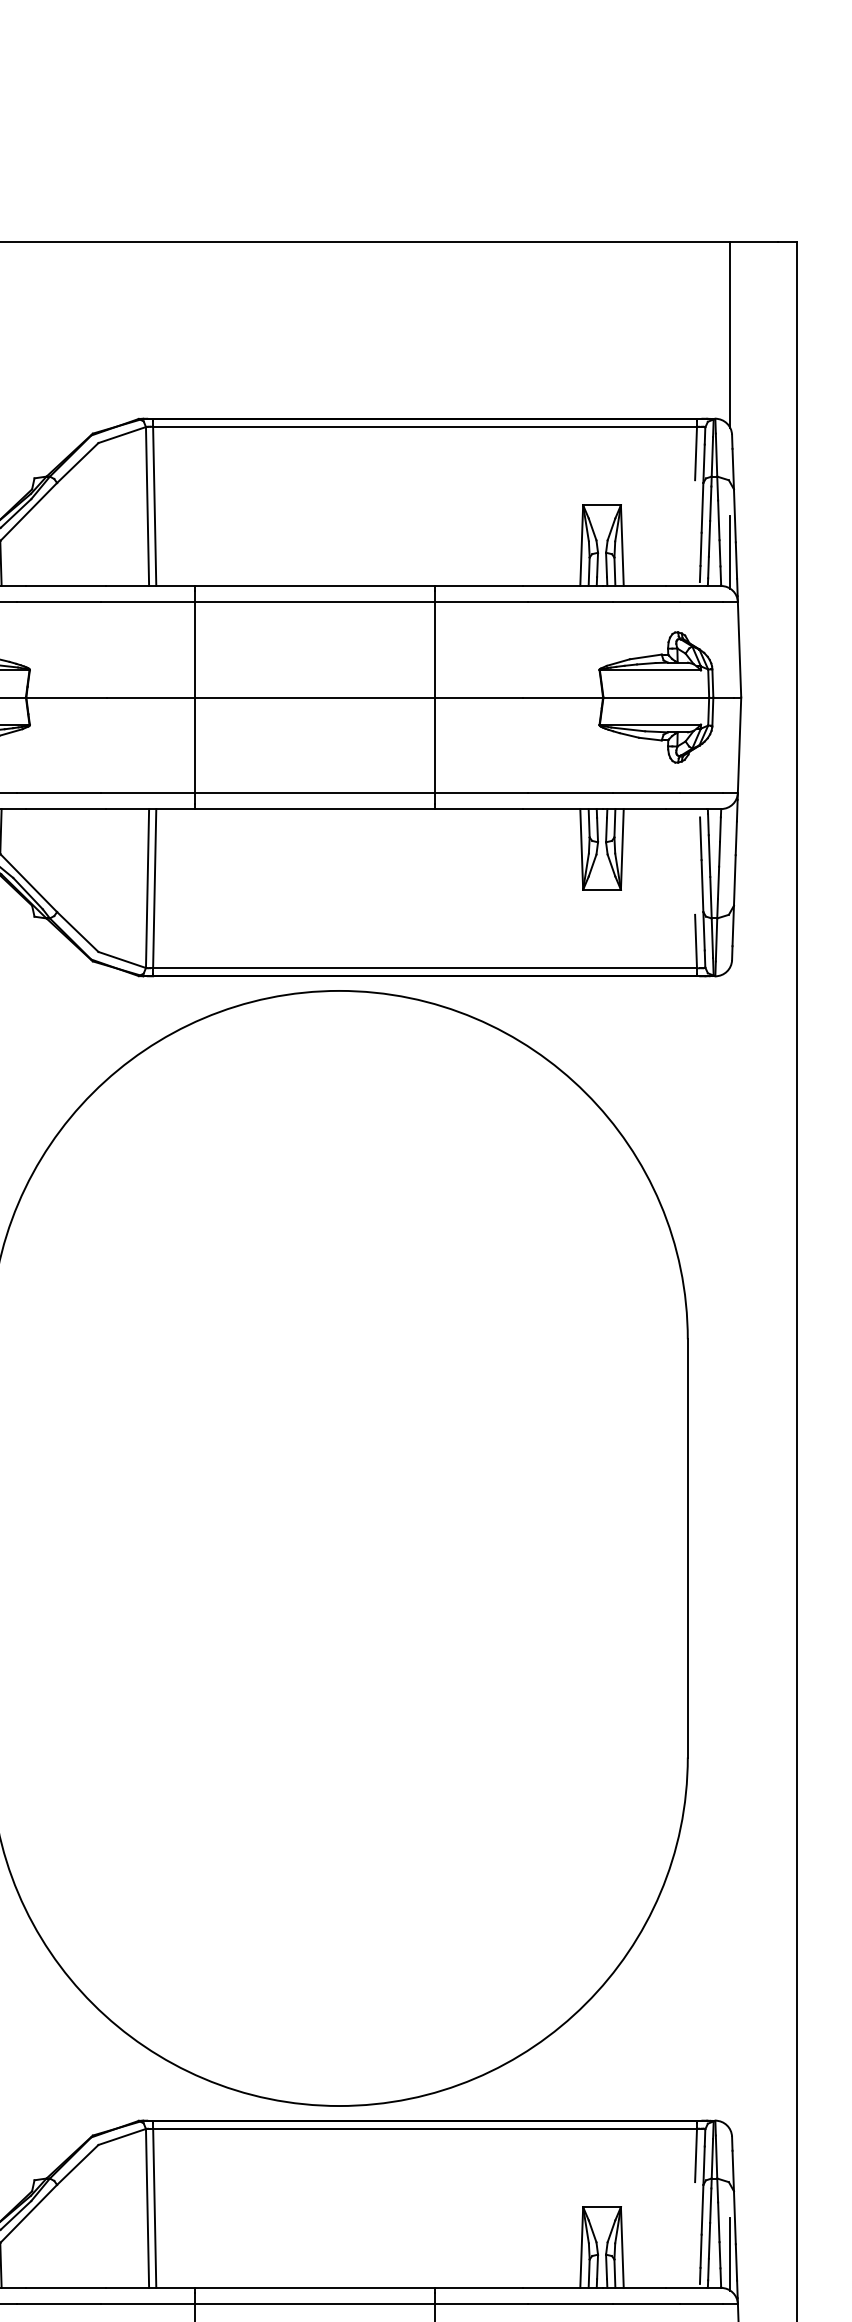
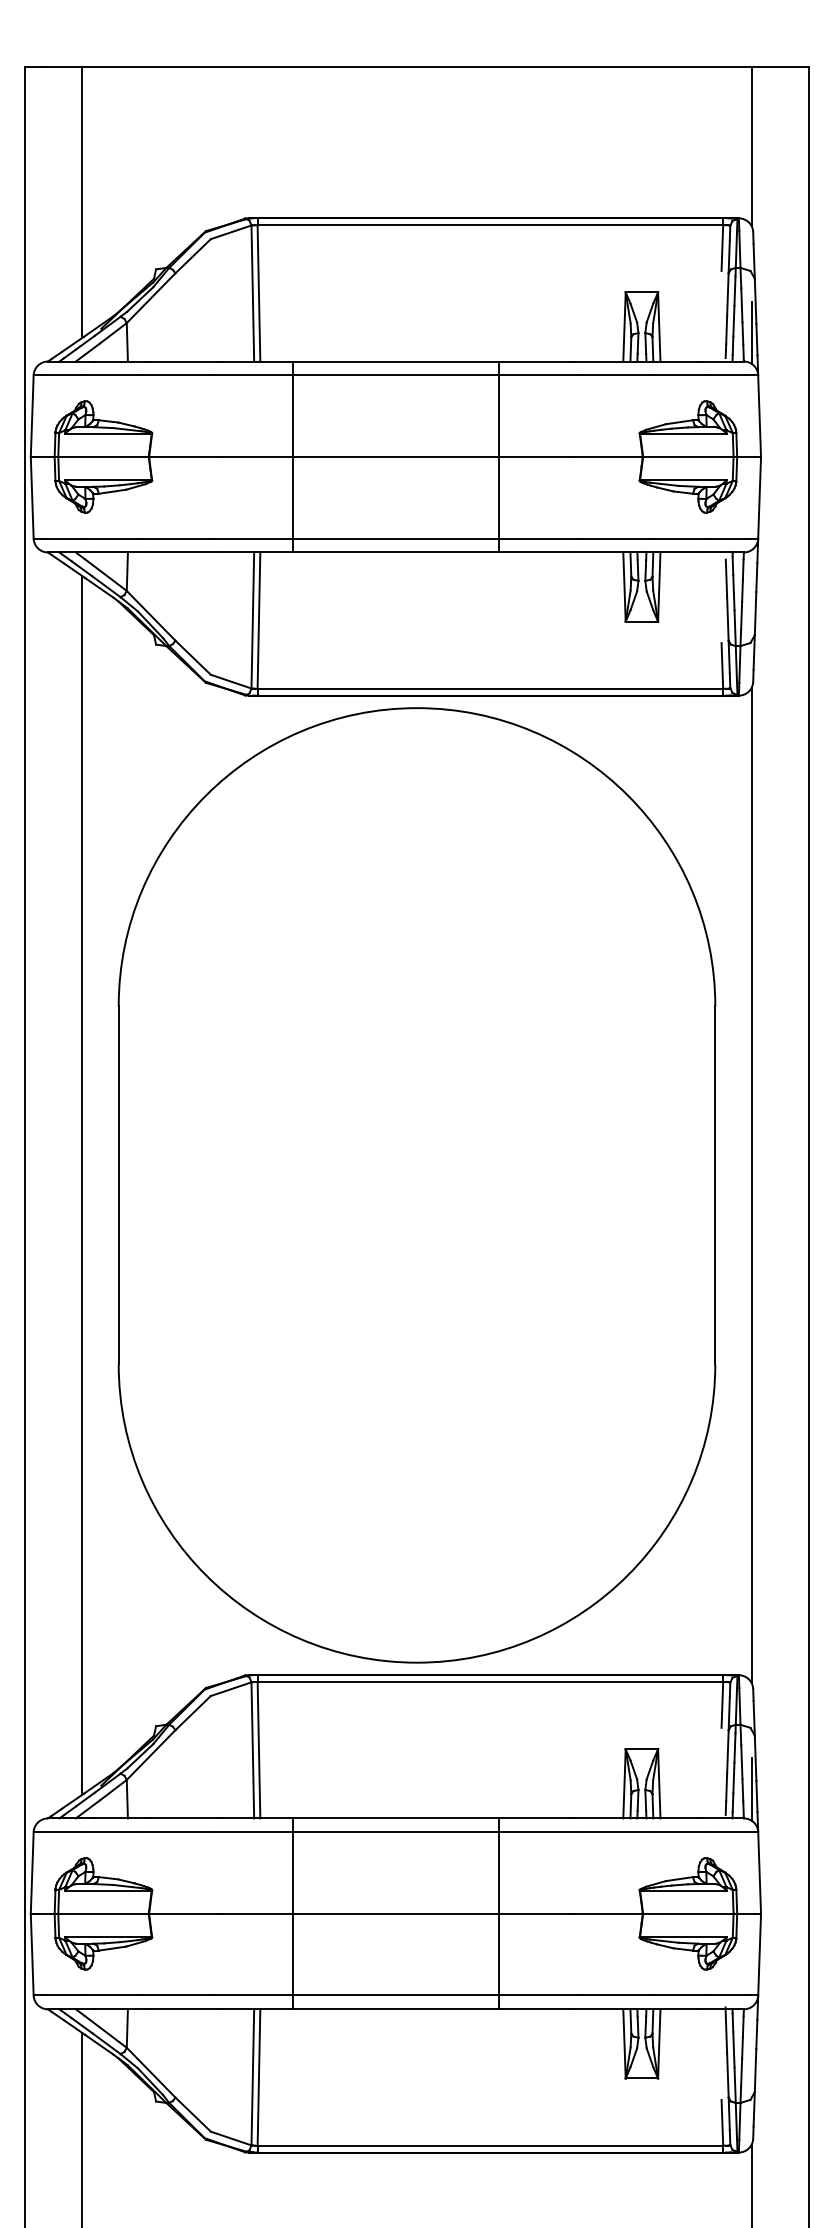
line: (730, 1548) -> (751, 1185), added

